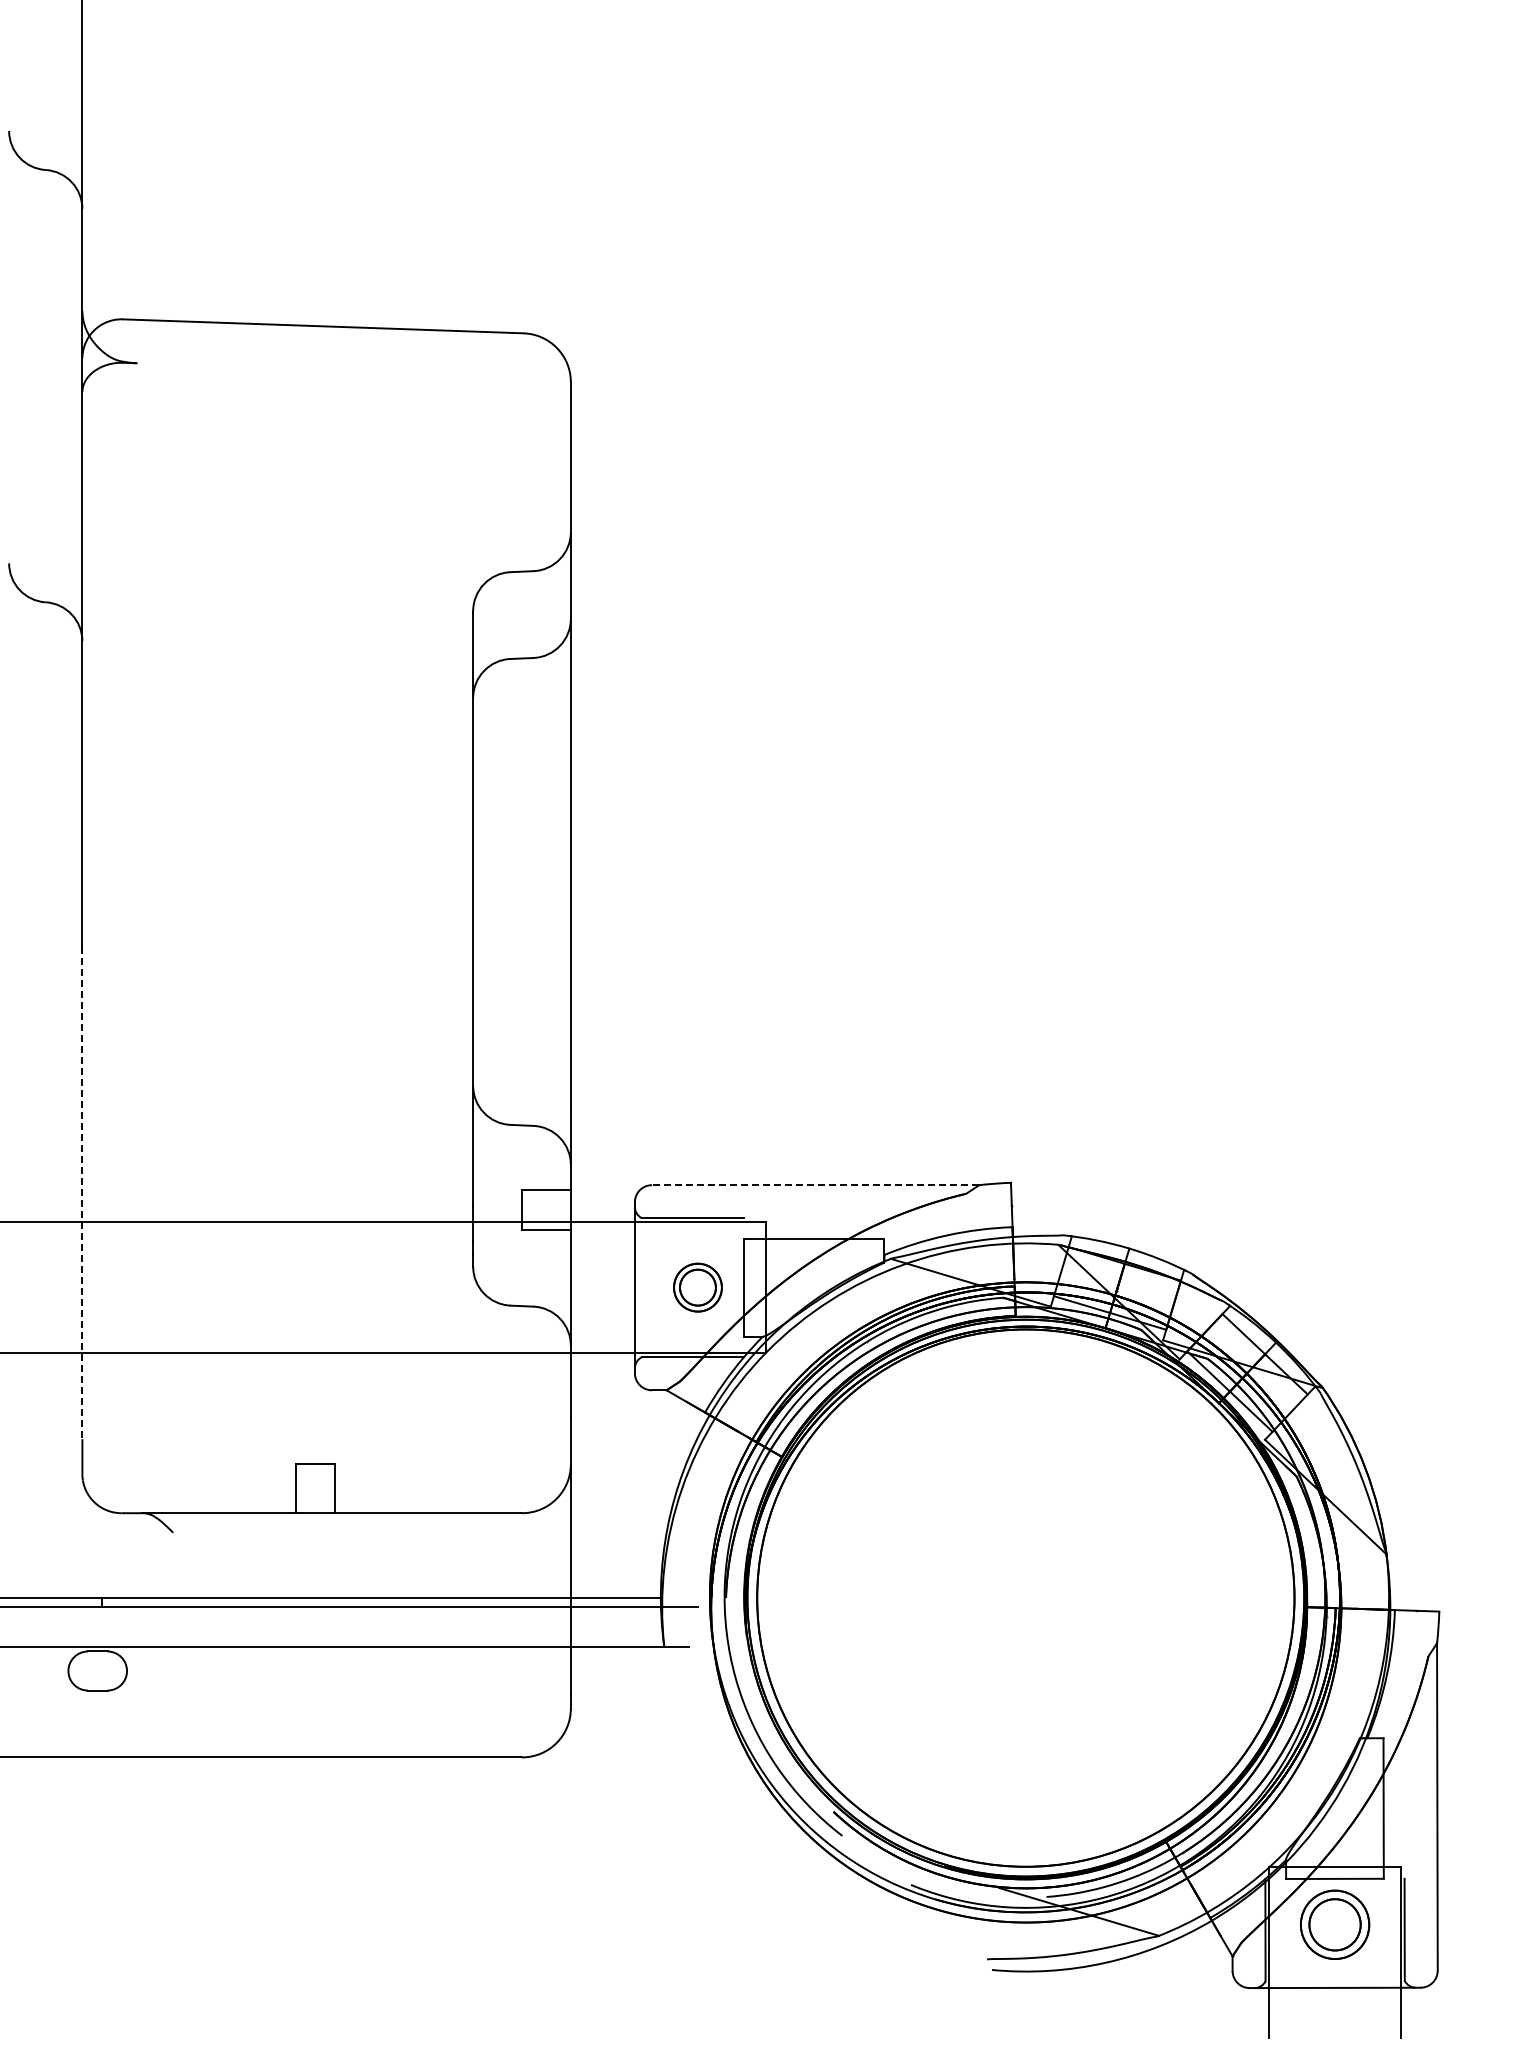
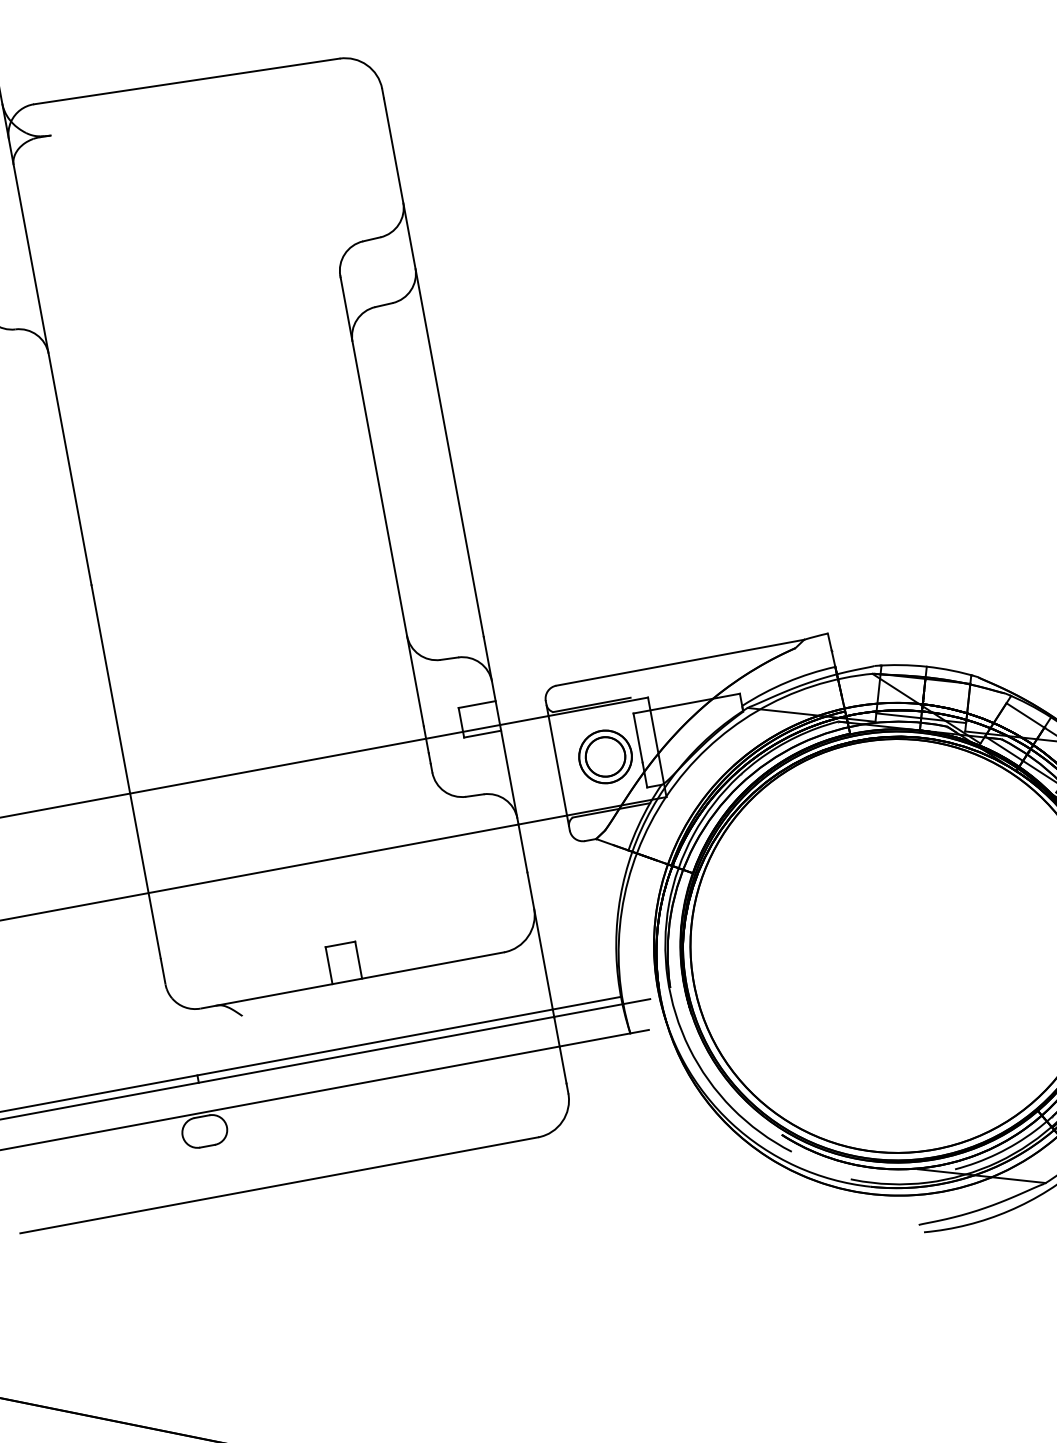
line: (815, 1185) -> (680, 663), dashed -> solid
line: (82, 1193) -> (126, 771), dashed -> solid
part: (697, 1287) -> (605, 756), size x1.43

